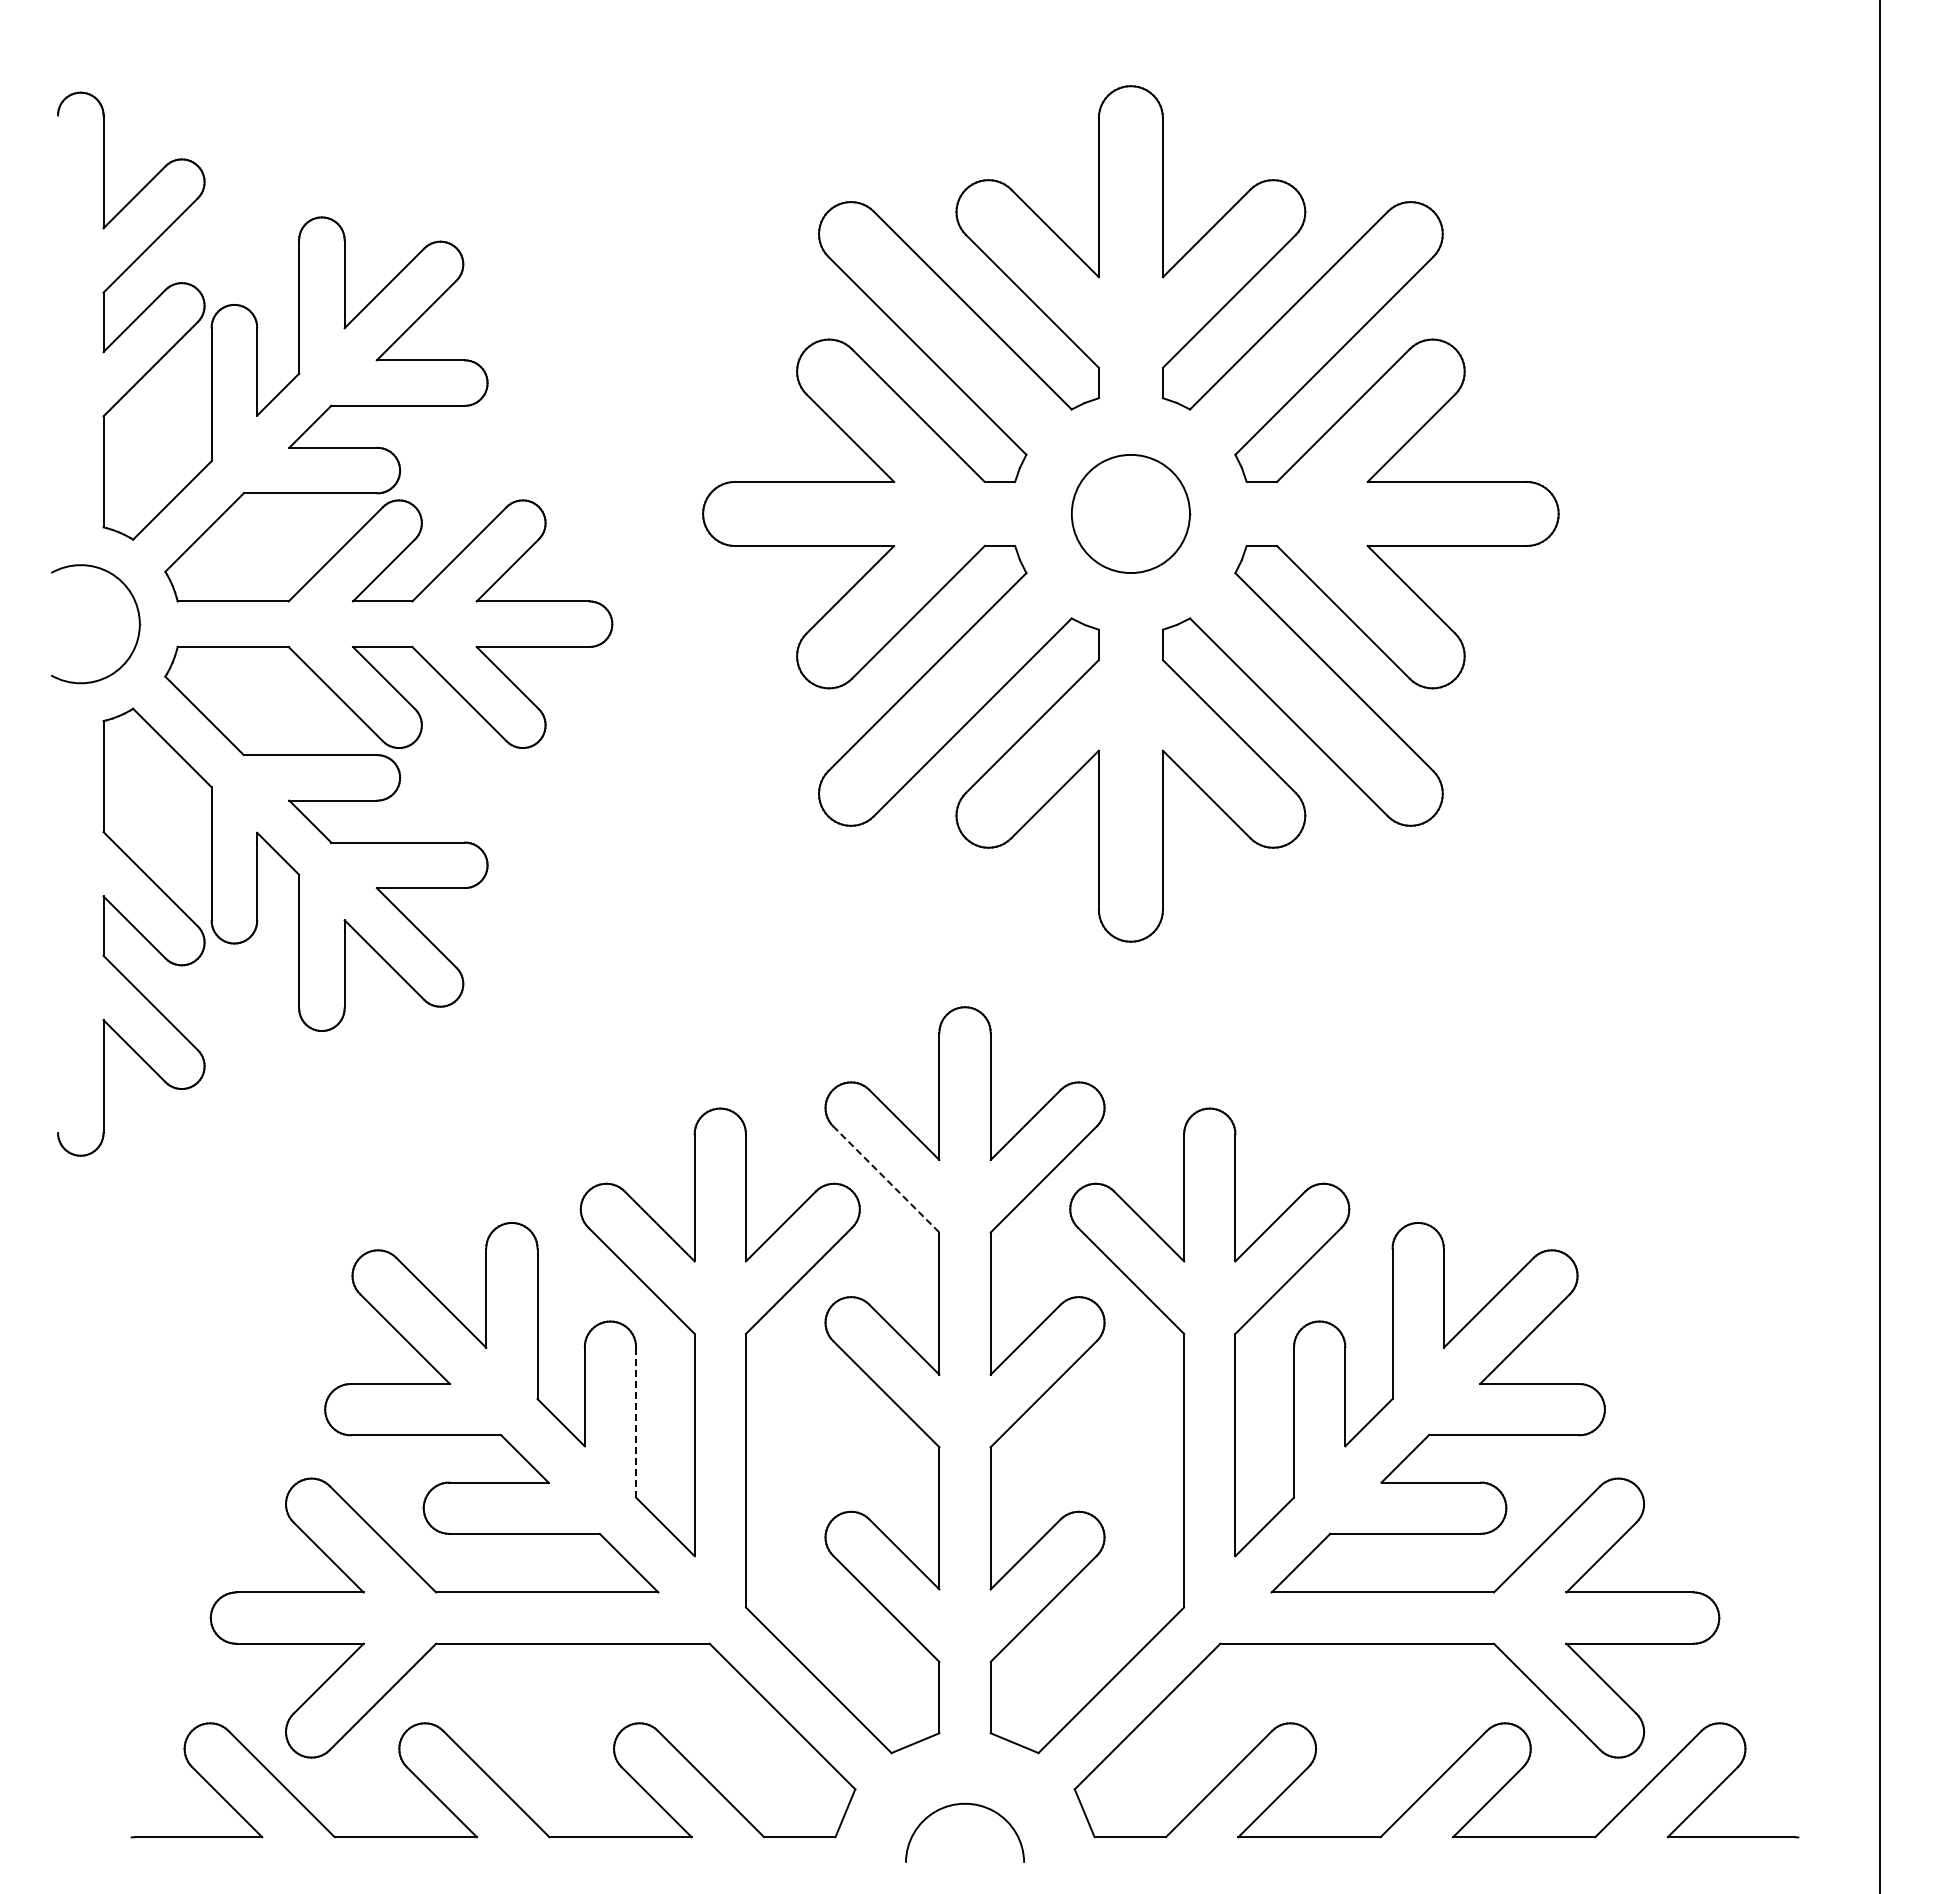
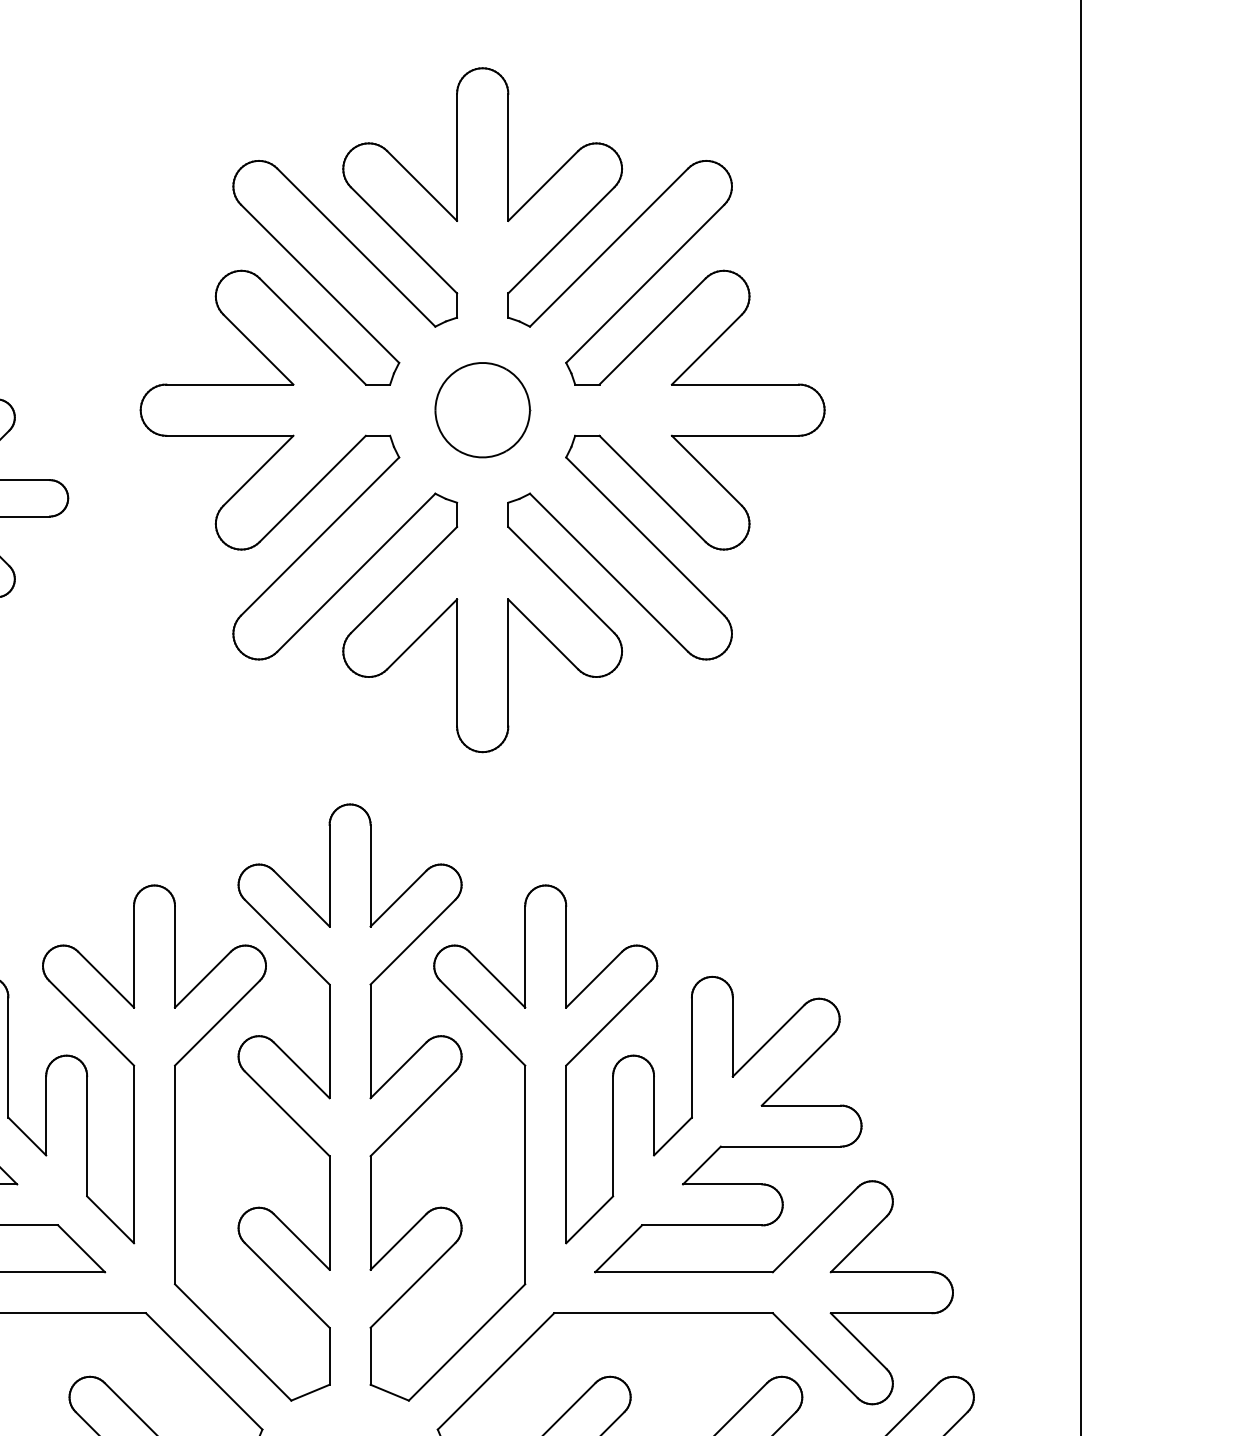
line: (886, 1179) -> (287, 942), dashed -> solid
line: (636, 1421) -> (87, 1135), dashed -> solid

